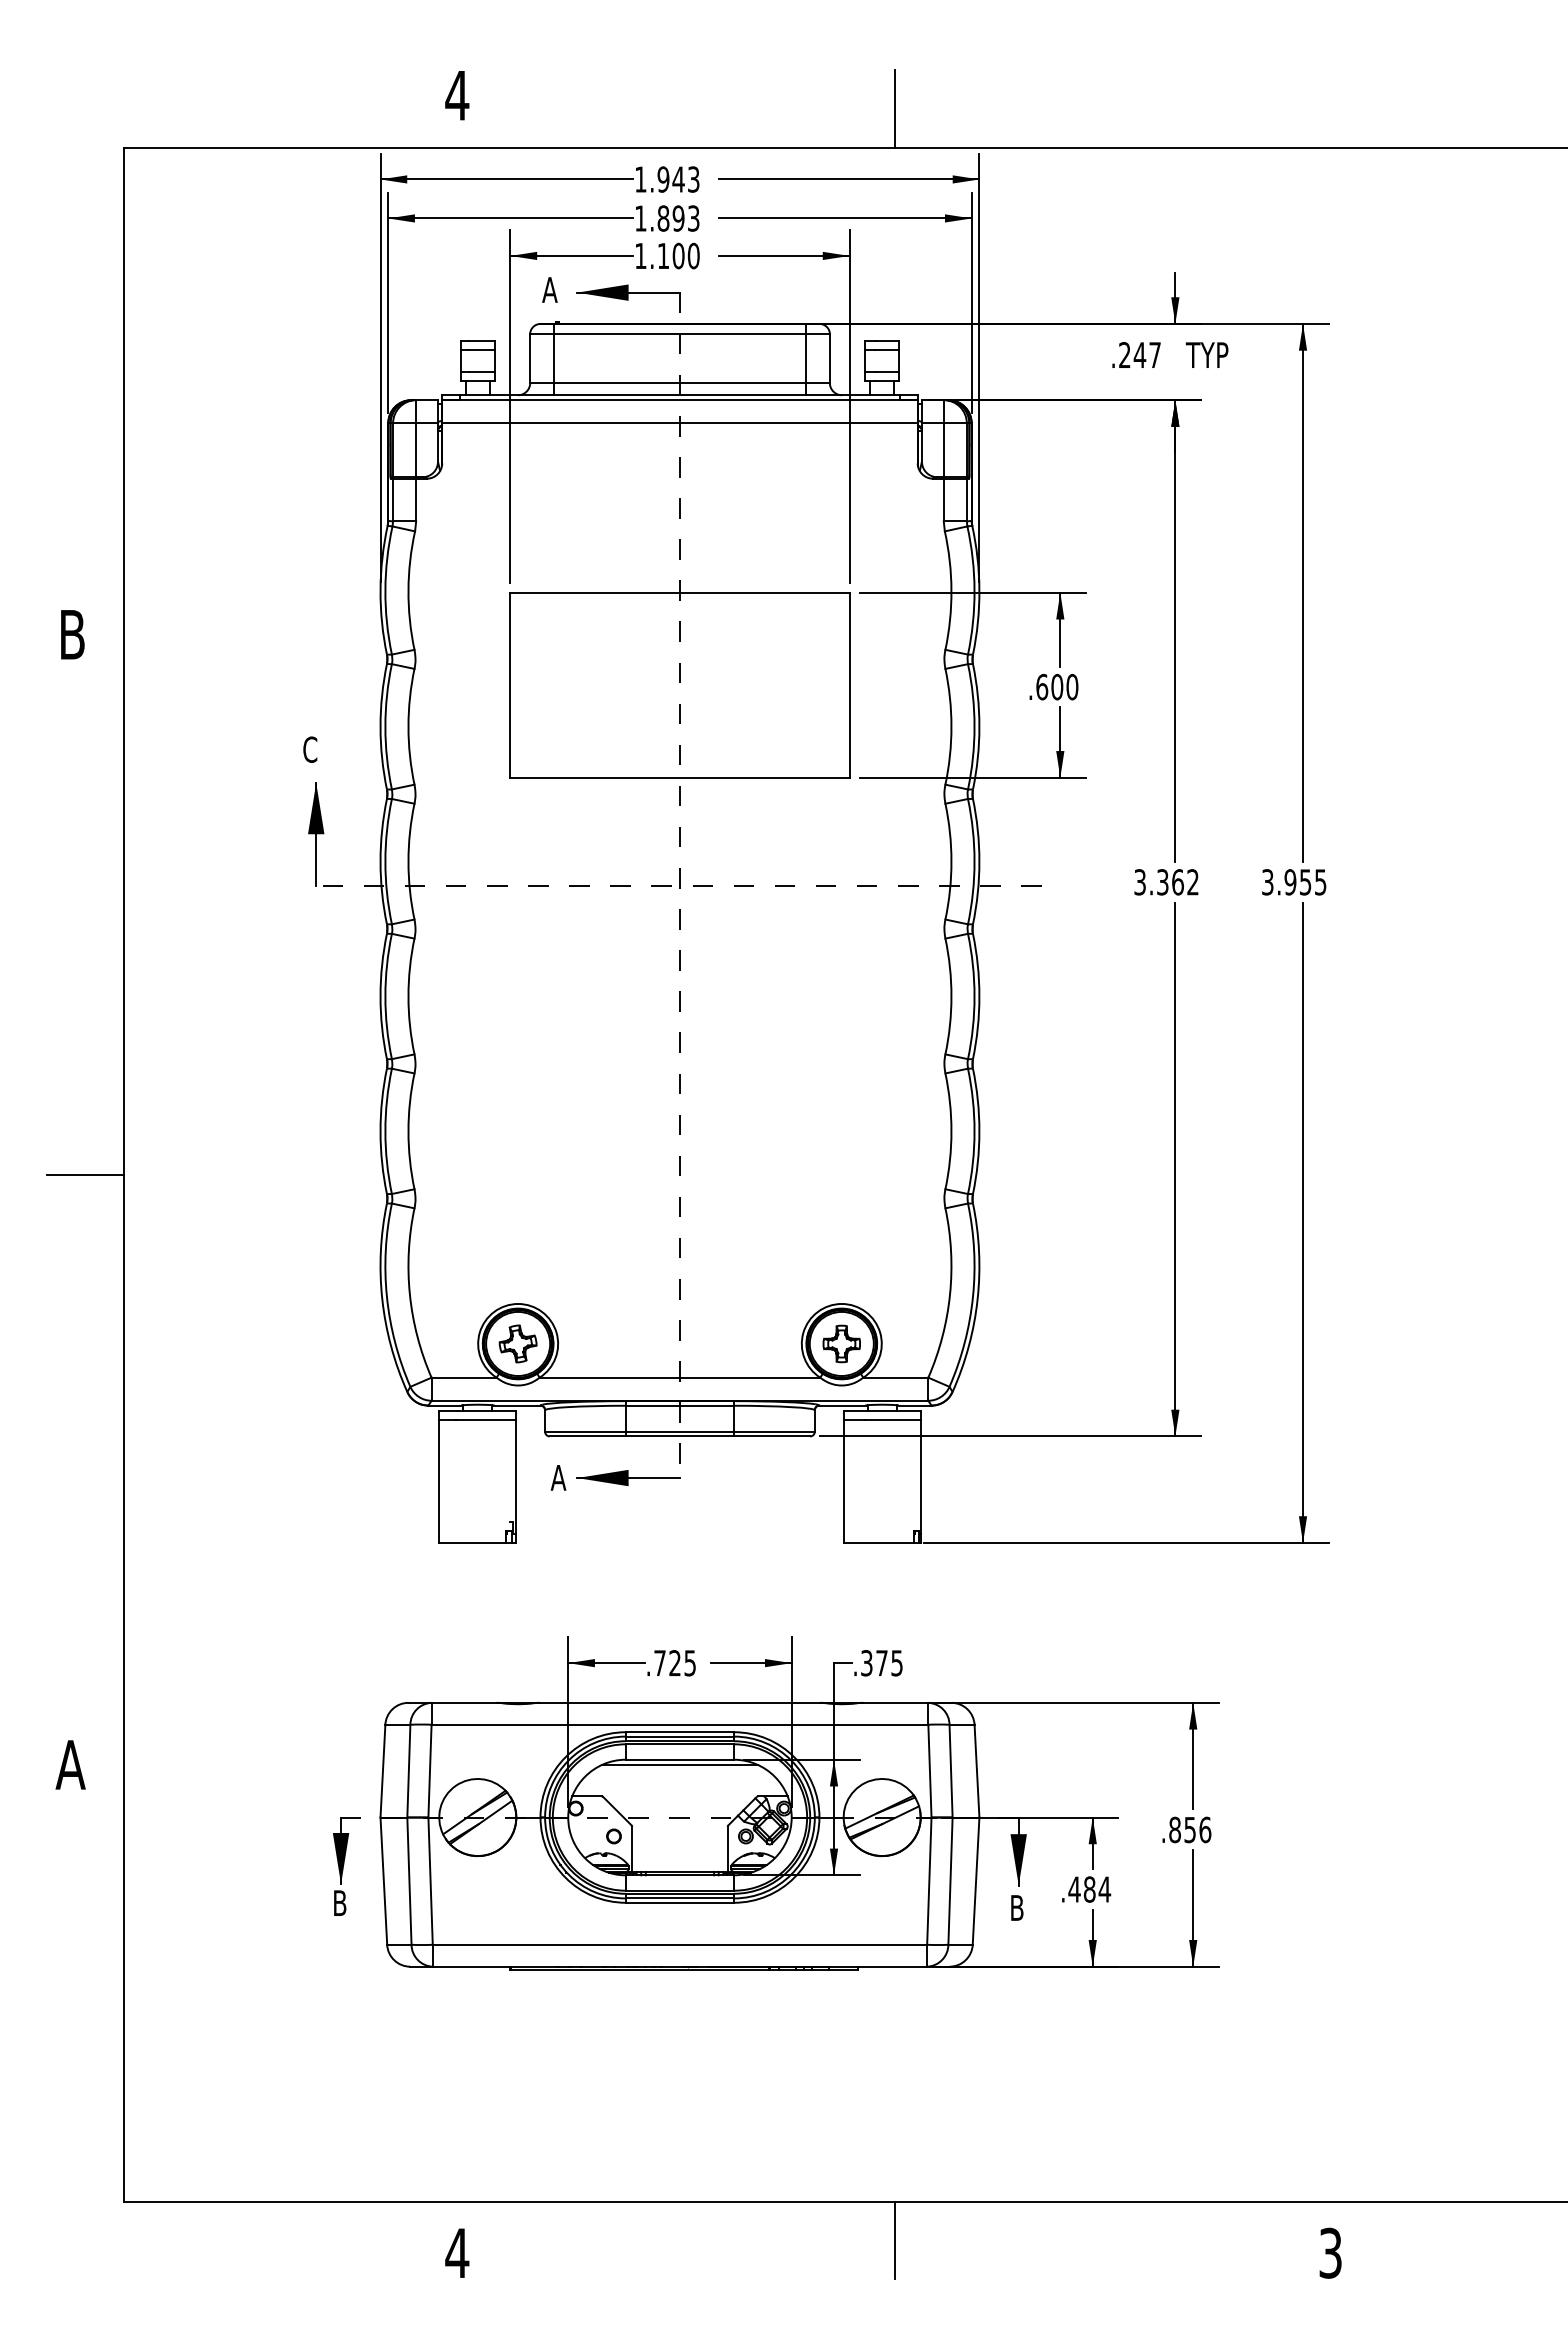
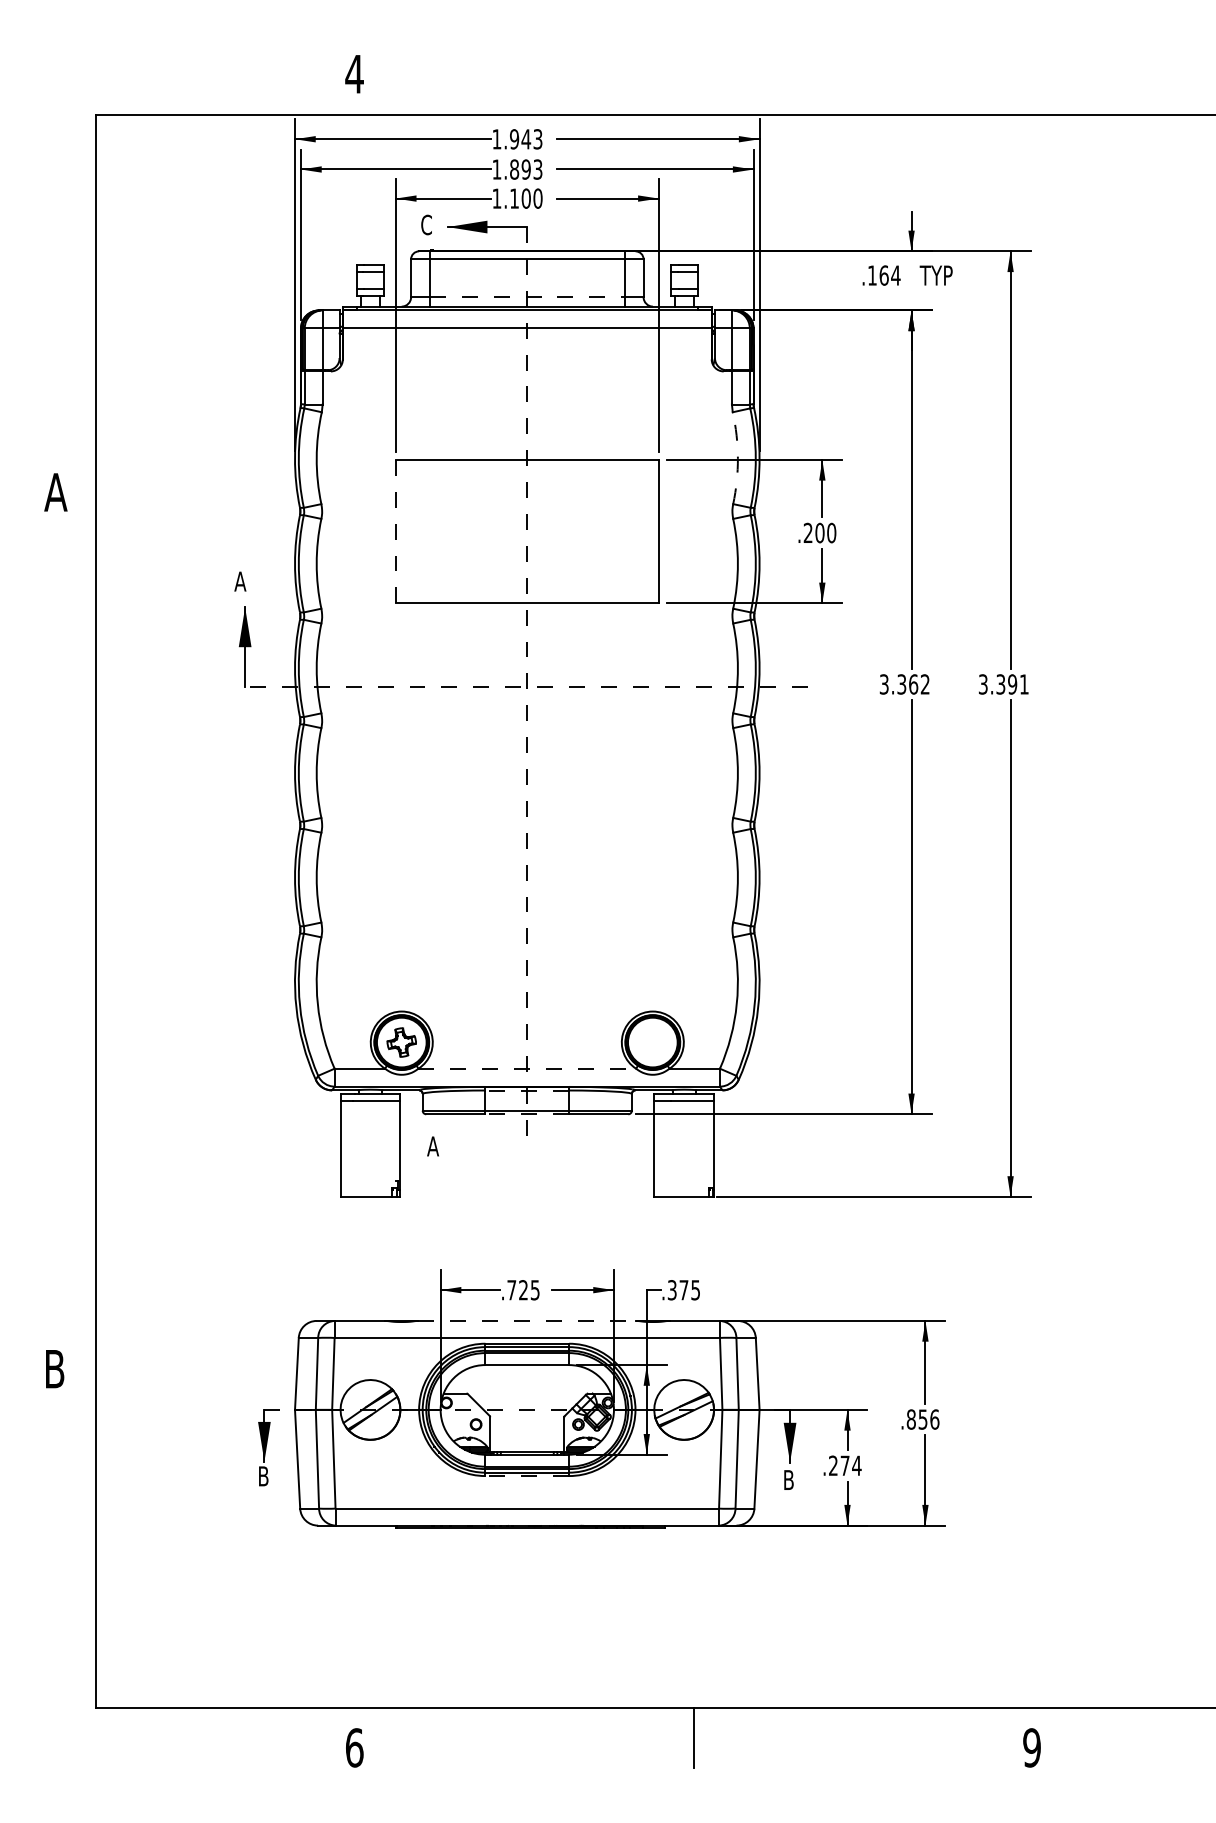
line: (894, 108) -> (693, 84), removed
text: (549, 289) -> (426, 224), A -> C
text: (1140, 355) -> (884, 275), .247 -> .164
line: (680, 383) -> (527, 297), solid -> dashed
arc: (951, 590) -> (737, 458), solid -> dashed
text: (72, 634) -> (56, 492), B -> A
line: (510, 685) -> (395, 531), solid -> dashed
text: (1042, 686) -> (808, 532), .600 -> .200
text: (309, 749) -> (239, 581), C -> A
text: (1305, 882) -> (1012, 684), 3.955 -> 3.391
line: (85, 1175) -> (66, 911), removed
part: (841, 1343) -> (652, 1042), removed
line: (680, 1377) -> (527, 1068), solid -> dashed
line: (679, 1405) -> (526, 1090), solid -> dashed
line: (679, 1436) -> (526, 1114), solid -> dashed
part: (628, 1478) -> (487, 1146), removed
line: (680, 1702) -> (527, 1320), solid -> dashed
text: (70, 1764) -> (54, 1368), A -> B
line: (679, 1764) -> (526, 1368), removed
text: (1081, 1889) -> (838, 1465), .484 -> .274
line: (679, 1902) -> (526, 1475), solid -> dashed
text: (457, 2252) -> (354, 1747), 4 -> 6
text: (1330, 2252) -> (1031, 1747), 3 -> 9

